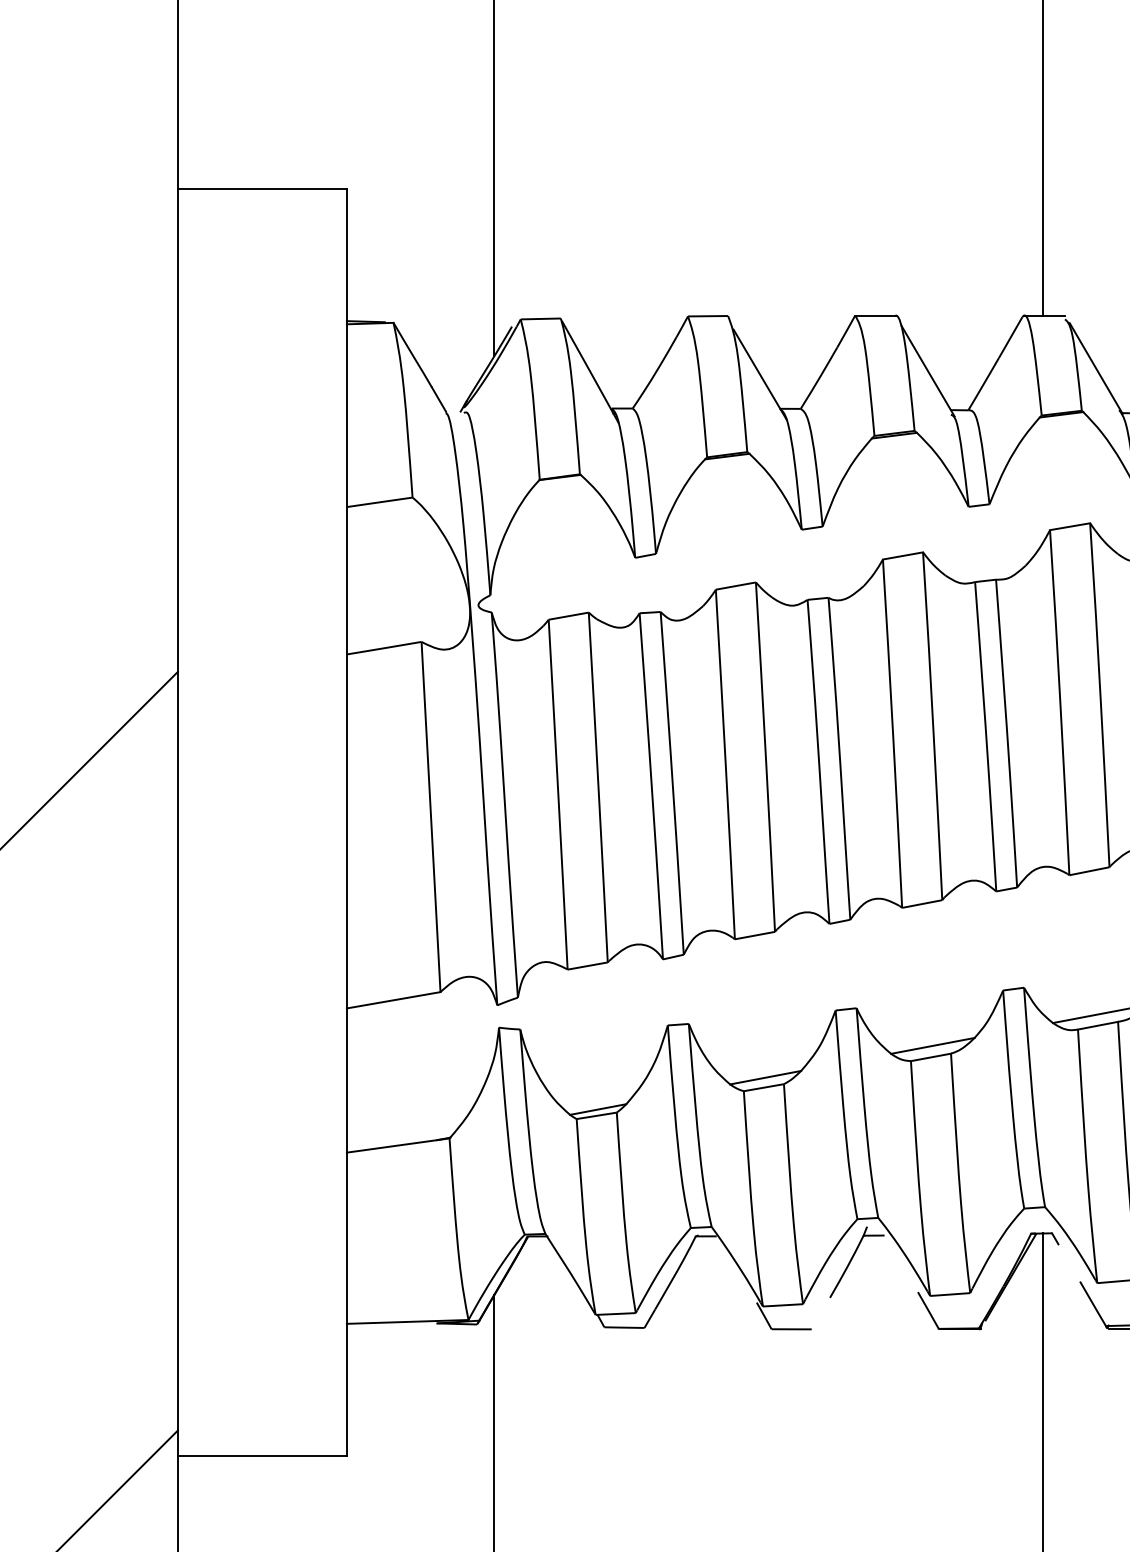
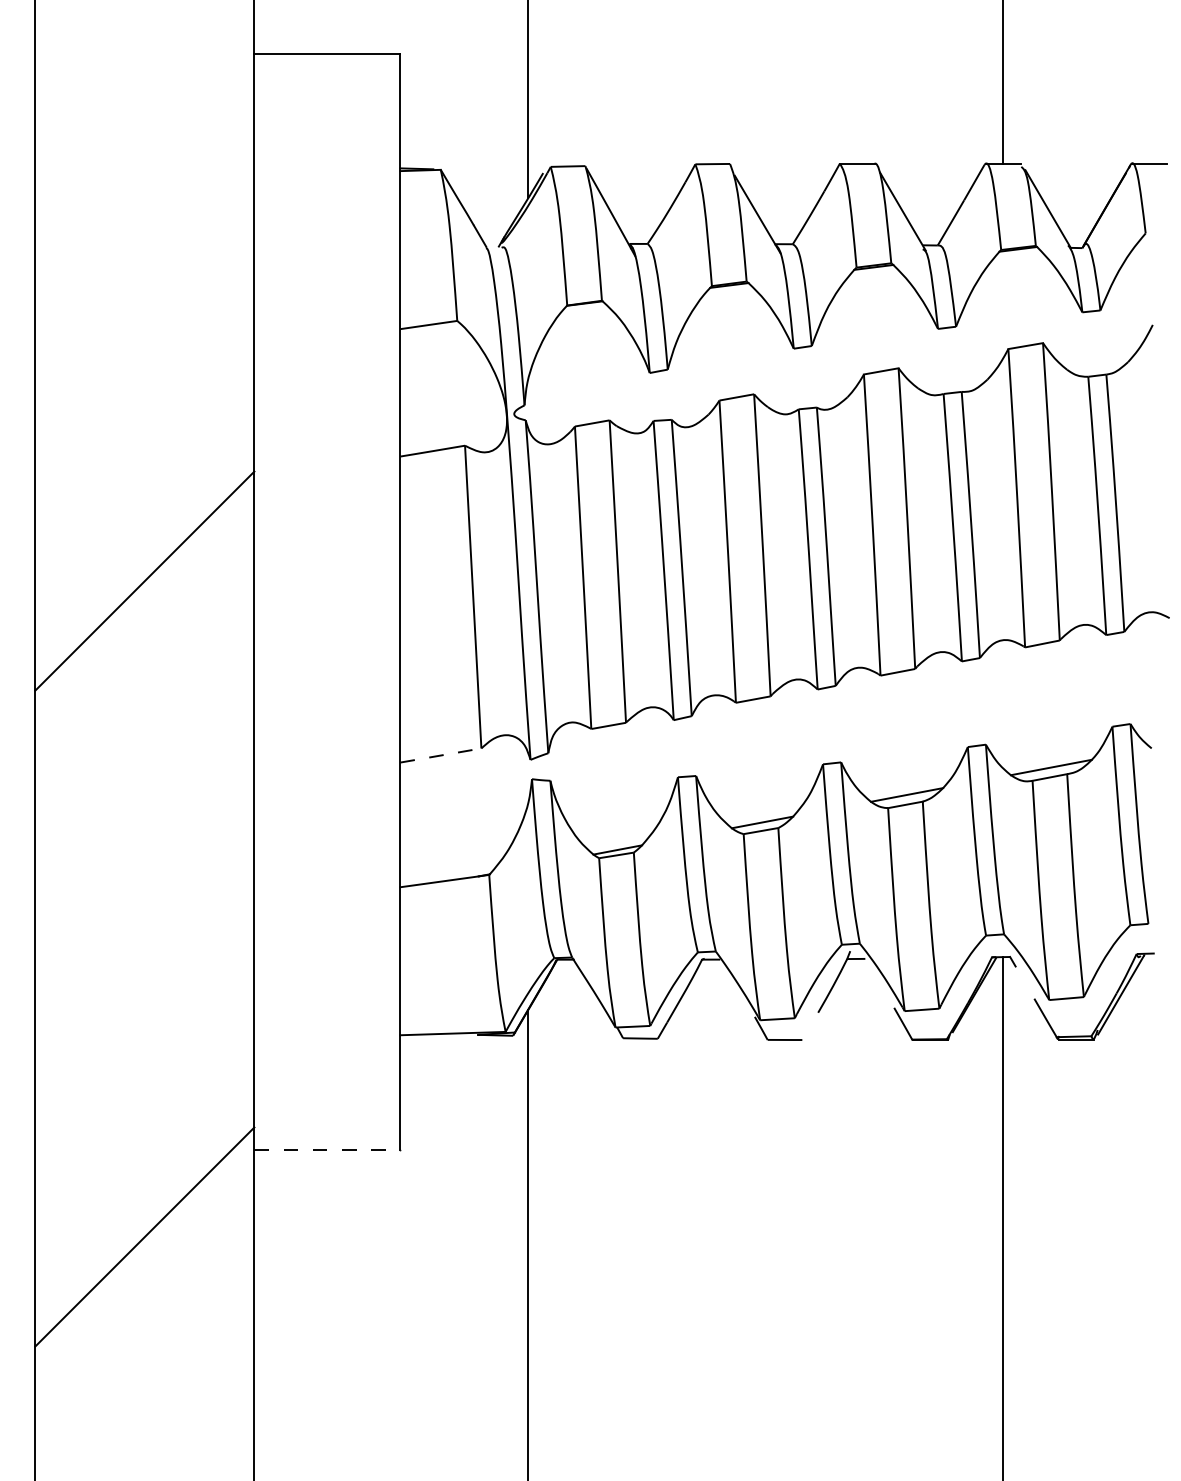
line: (394, 1000) -> (441, 755), solid -> dashed
line: (262, 1456) -> (327, 1149), solid -> dashed

